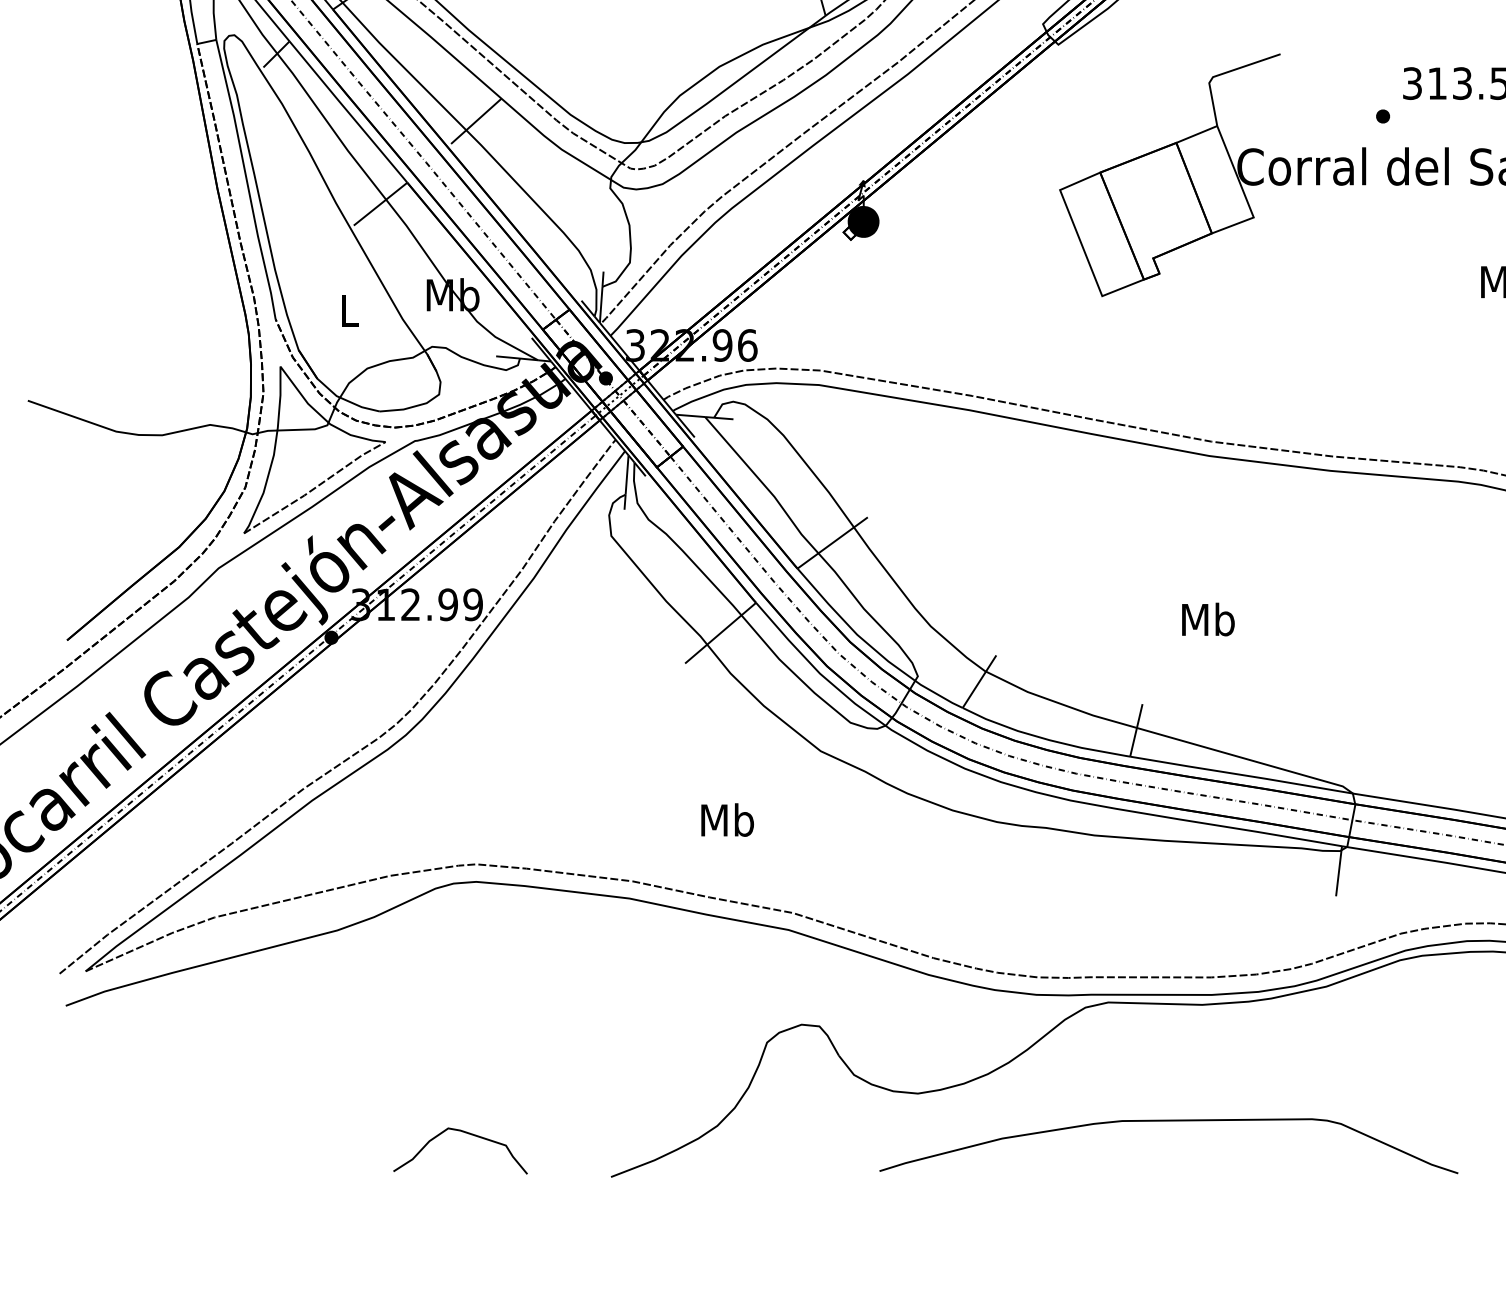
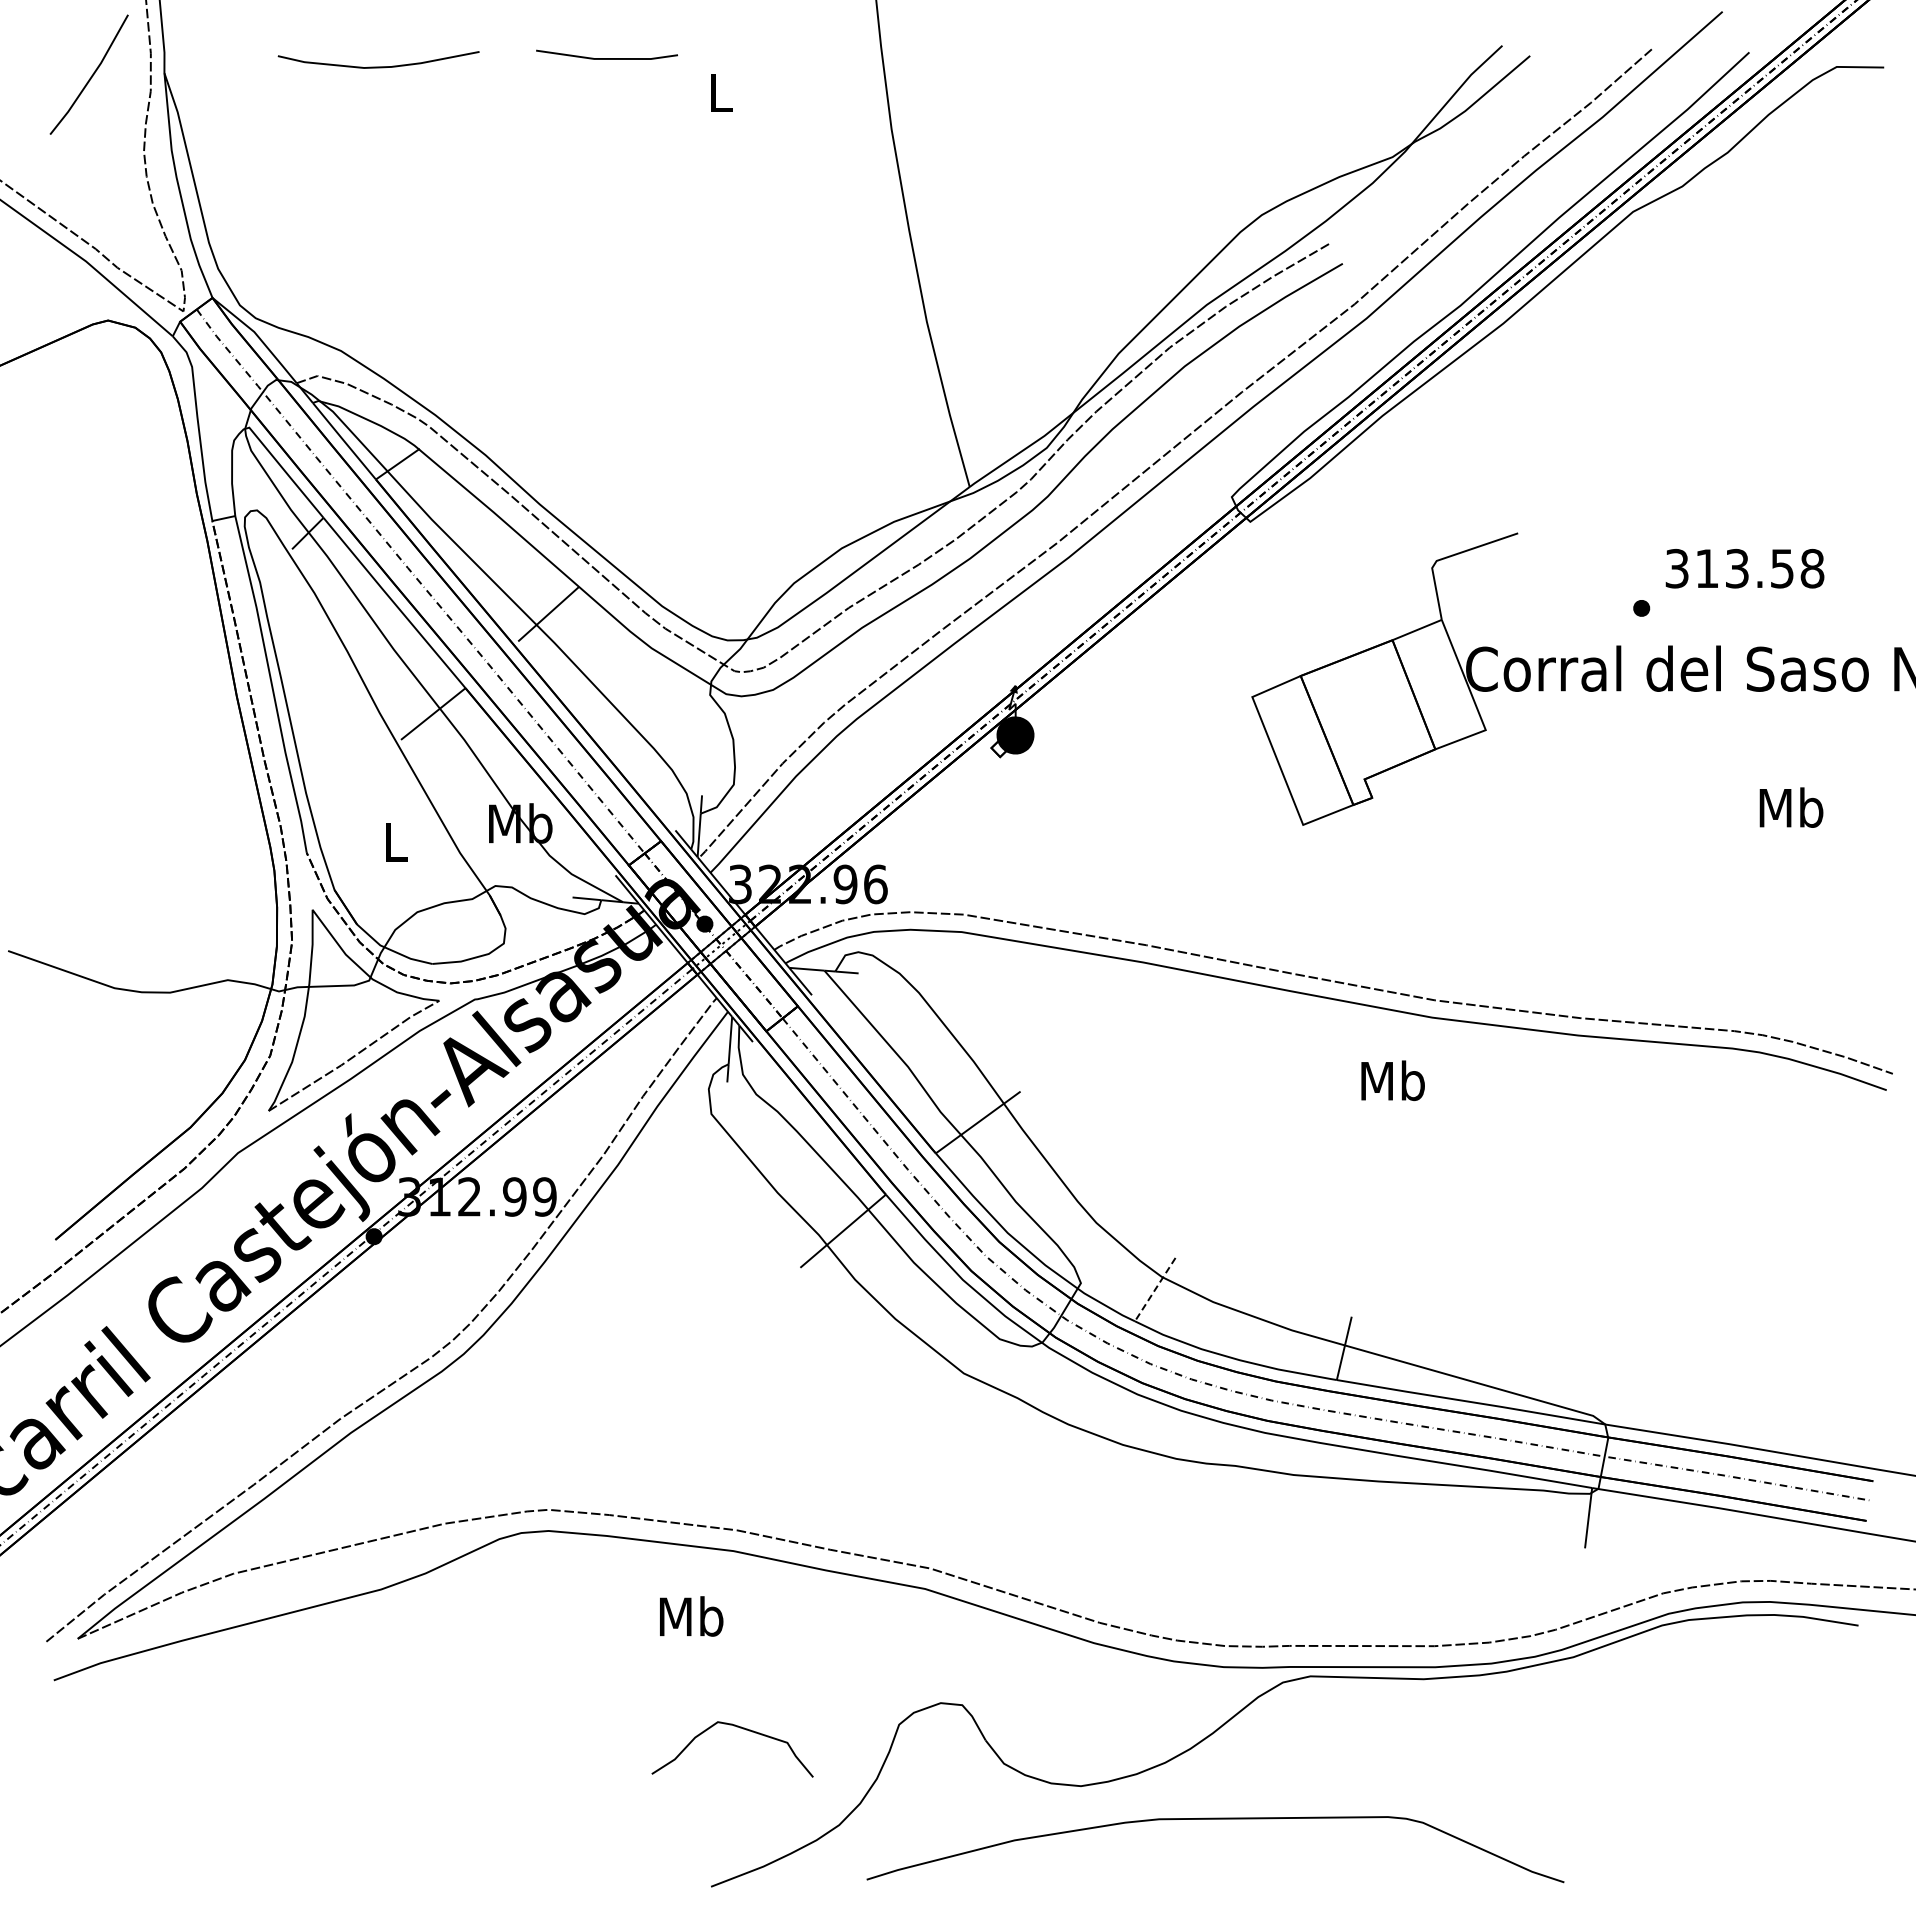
text: (1207, 619) -> (1392, 1080), moved
line: (979, 681) -> (1155, 1289), solid -> dashed
text: (727, 820) -> (691, 1616), moved
curve: (1168, 1121) -> (1215, 1819), moved
curve: (467, 1133) -> (740, 1728), moved

